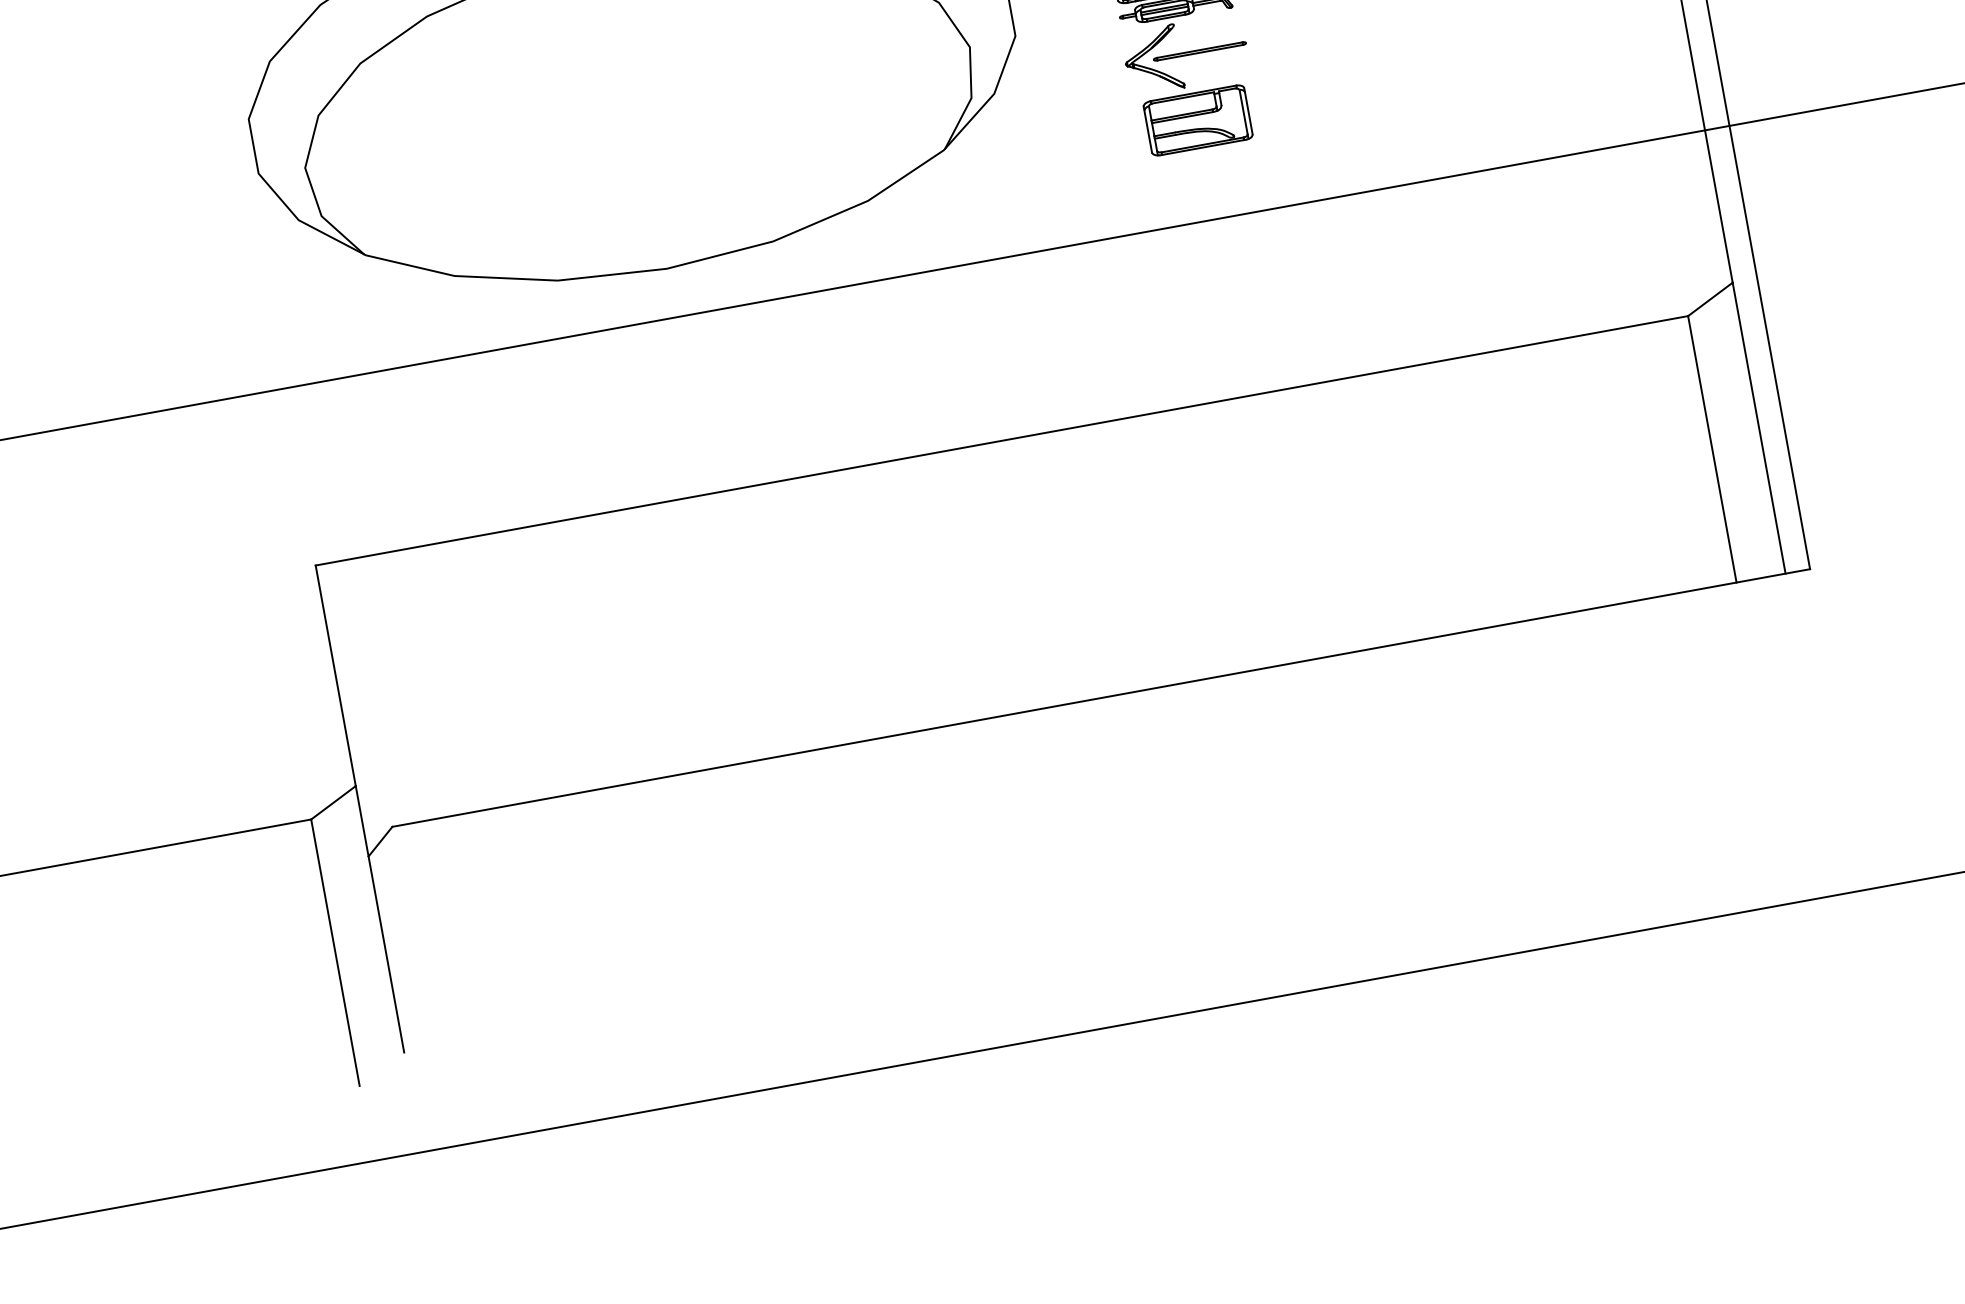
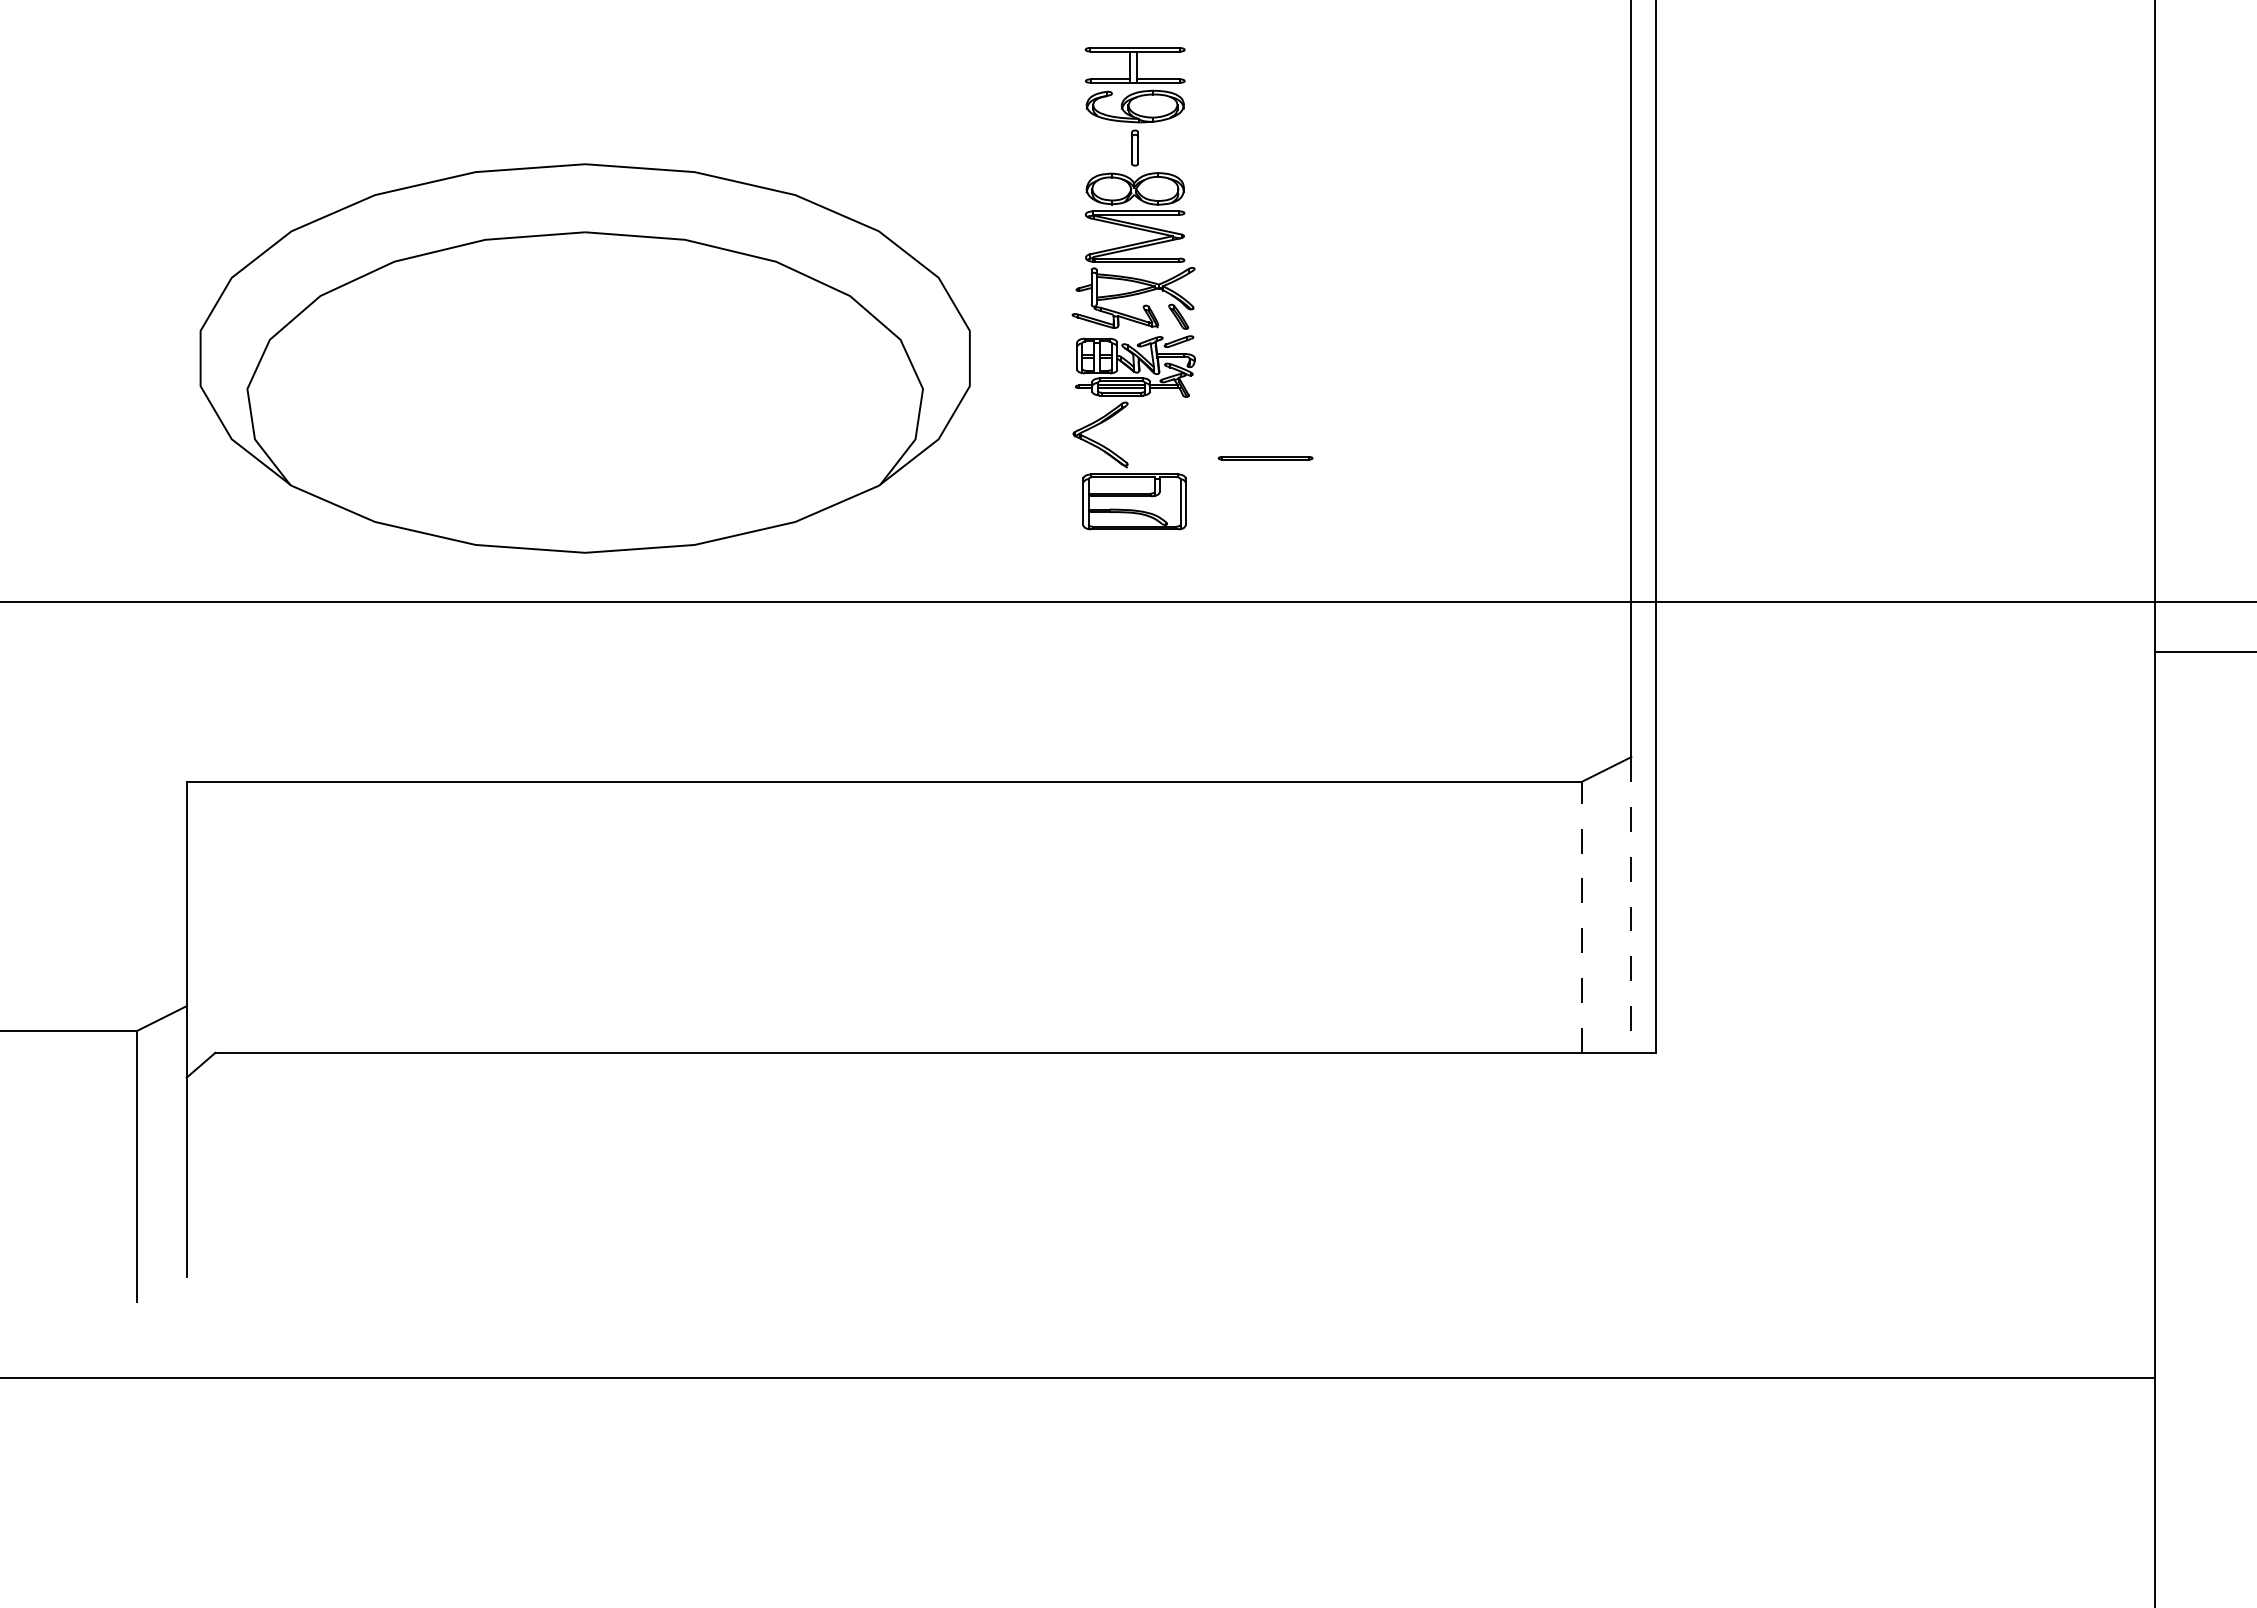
line: (1199, 50) -> (1265, 457), moved
line: (1759, 427) -> (1631, 904), solid -> dashed
line: (1712, 448) -> (1581, 916), solid -> dashed

